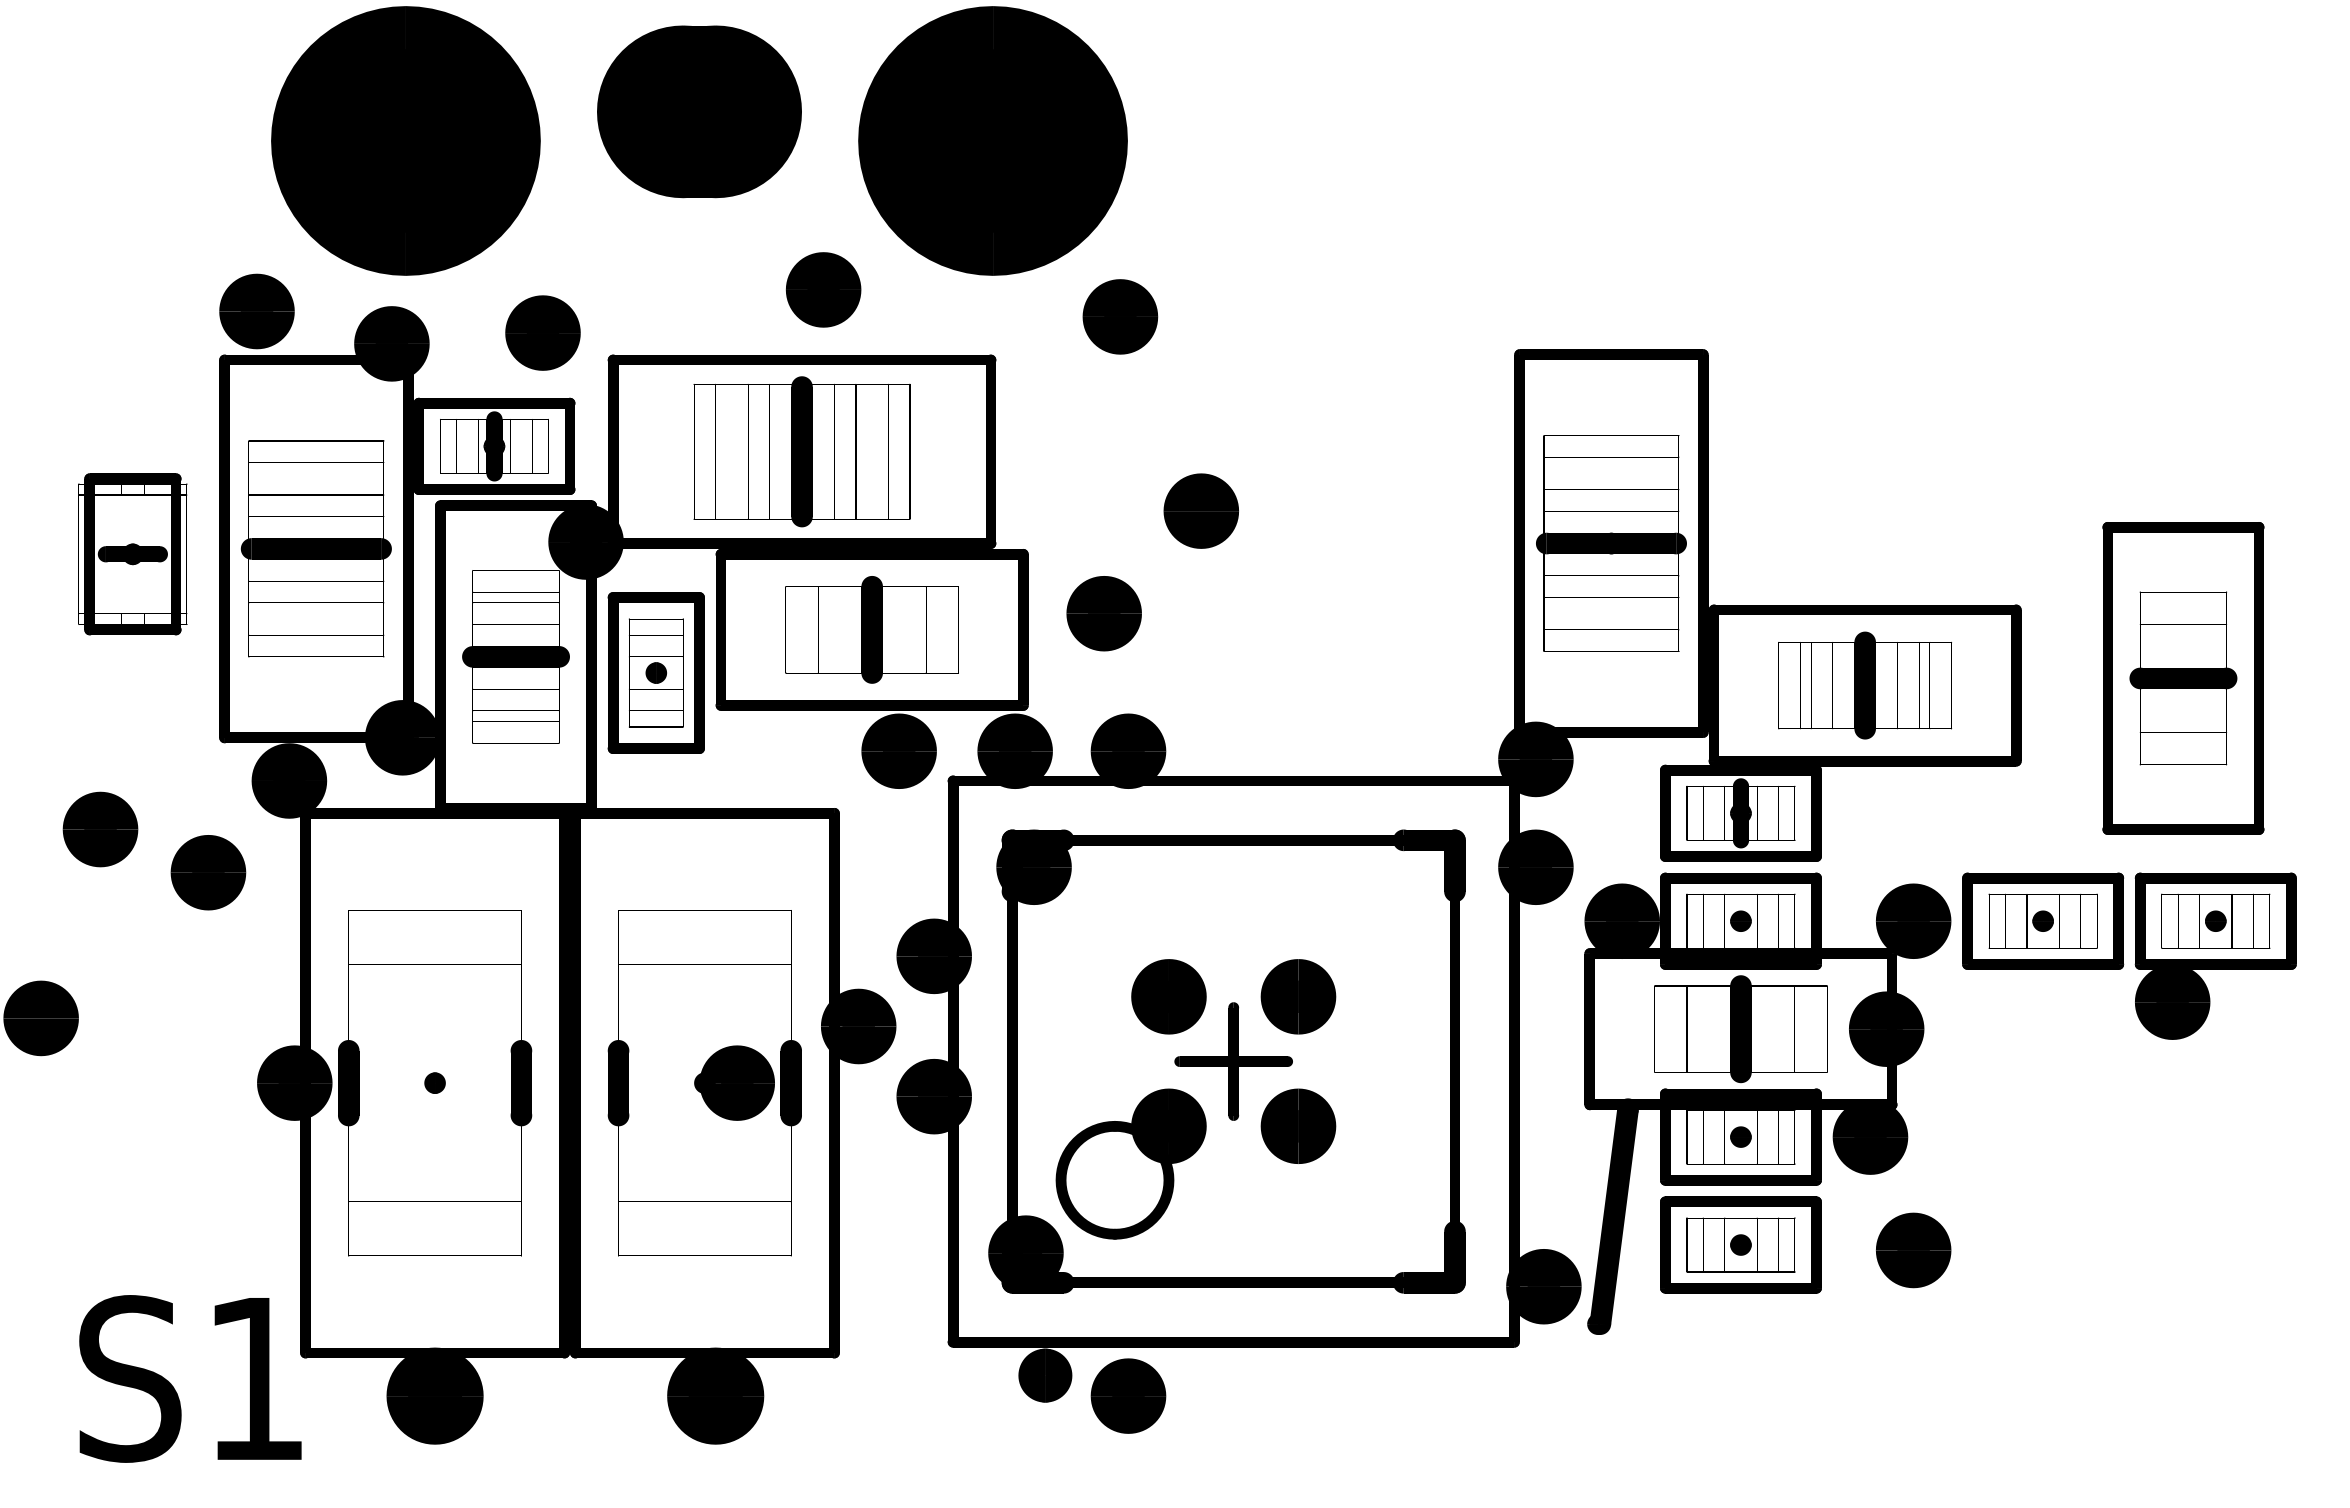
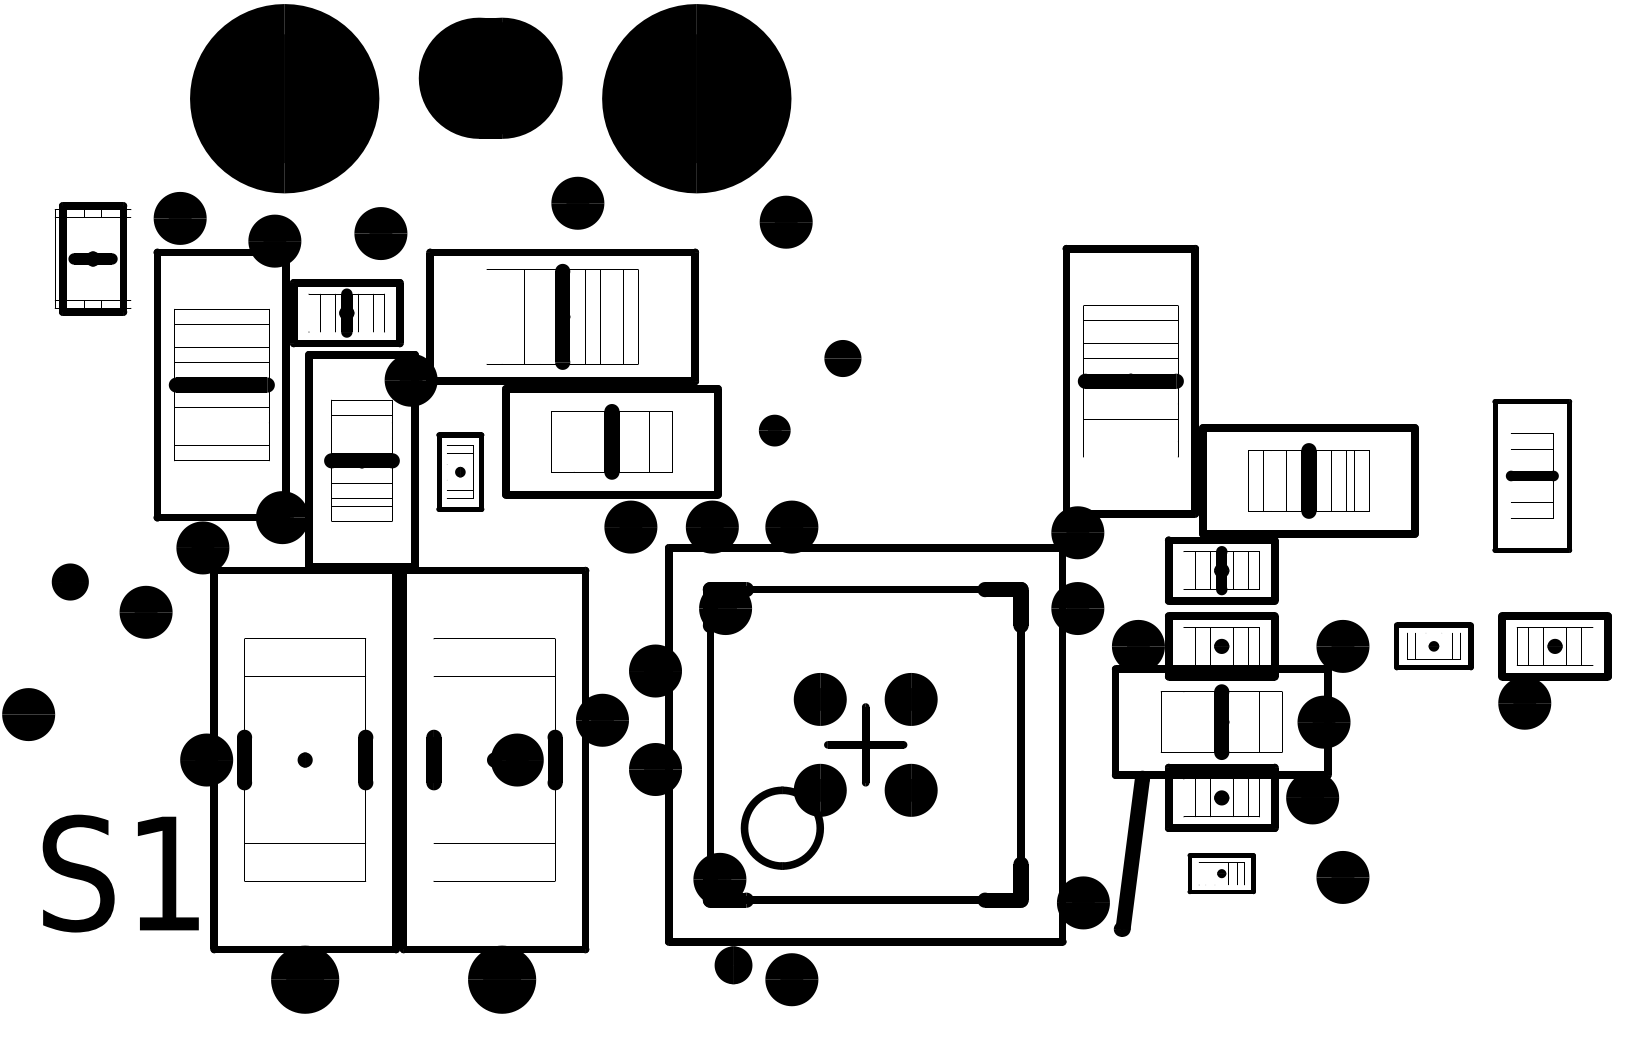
part: (1200, 510) -> (842, 358), size x0.7
part: (132, 554) -> (92, 259), moved
part: (1103, 613) -> (774, 430), size x0.6
part: (655, 672) -> (459, 471), size x0.7
part: (2183, 678) -> (1532, 476), size x0.7
part: (100, 829) -> (70, 581), size x0.7
part: (2043, 920) -> (1434, 645), size x0.7
part: (1740, 1244) -> (1221, 873), size x0.6
text: (190, 1378) -> (120, 873), moved

